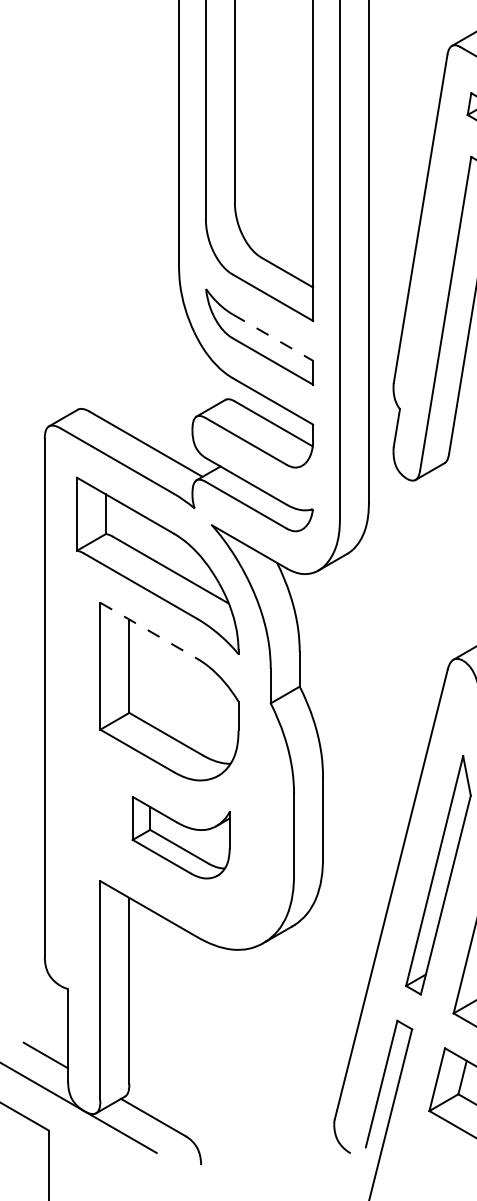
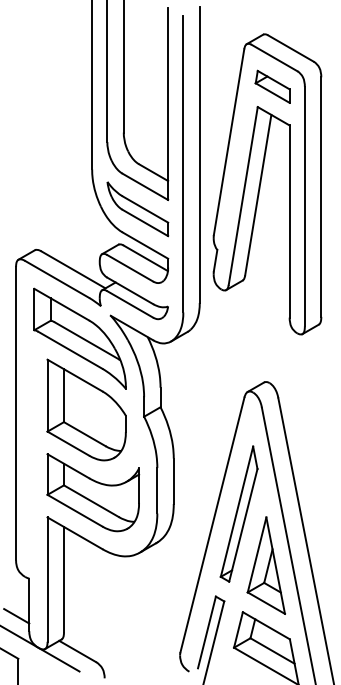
line: (273, 337) -> (145, 209), dashed -> solid
line: (147, 630) -> (74, 375), dashed -> solid
part: (181, 837) -> (93, 492), size x1.67

